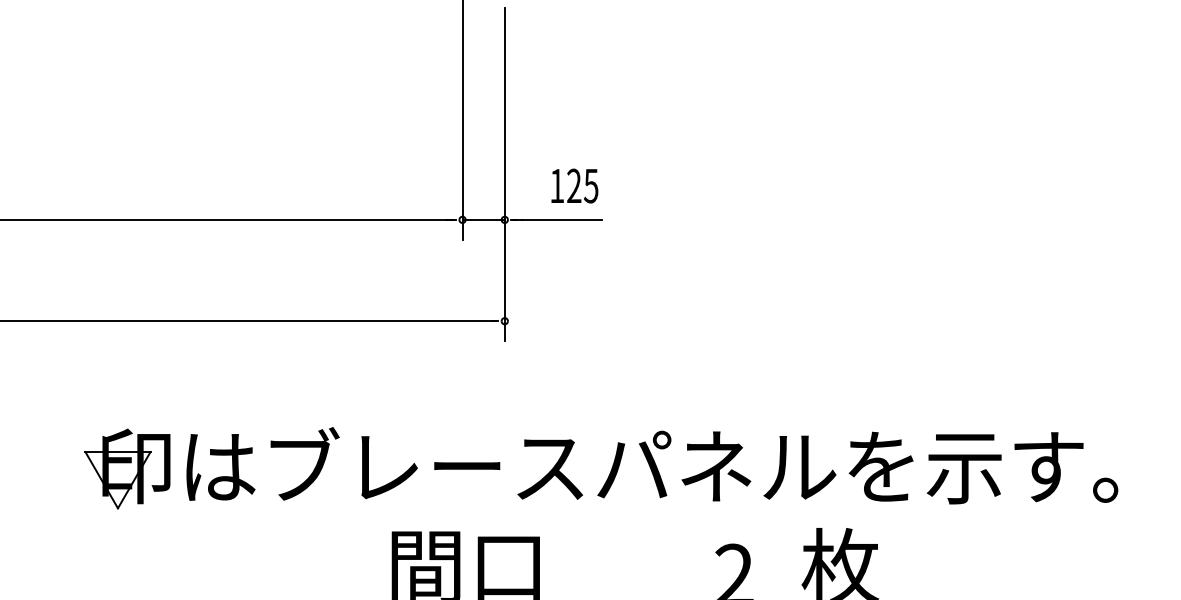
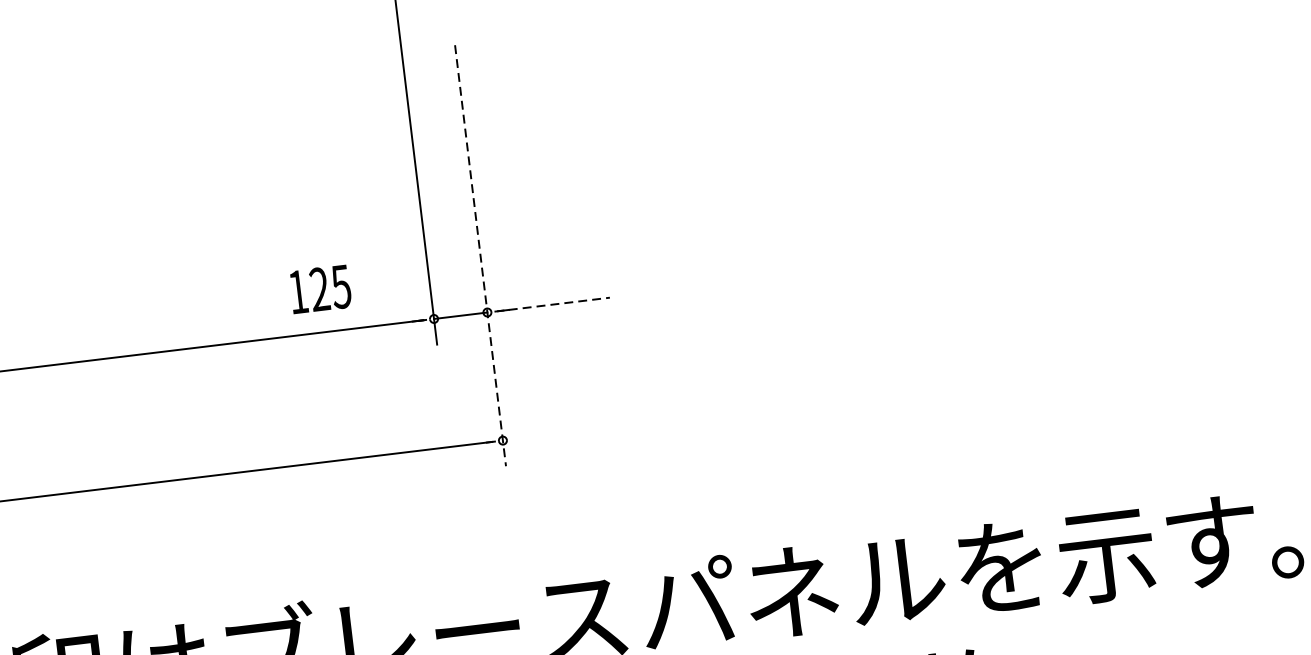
line: (504, 174) -> (480, 255), solid -> dashed
text: (574, 185) -> (320, 288), moved
line: (562, 219) -> (560, 303), solid -> dashed

